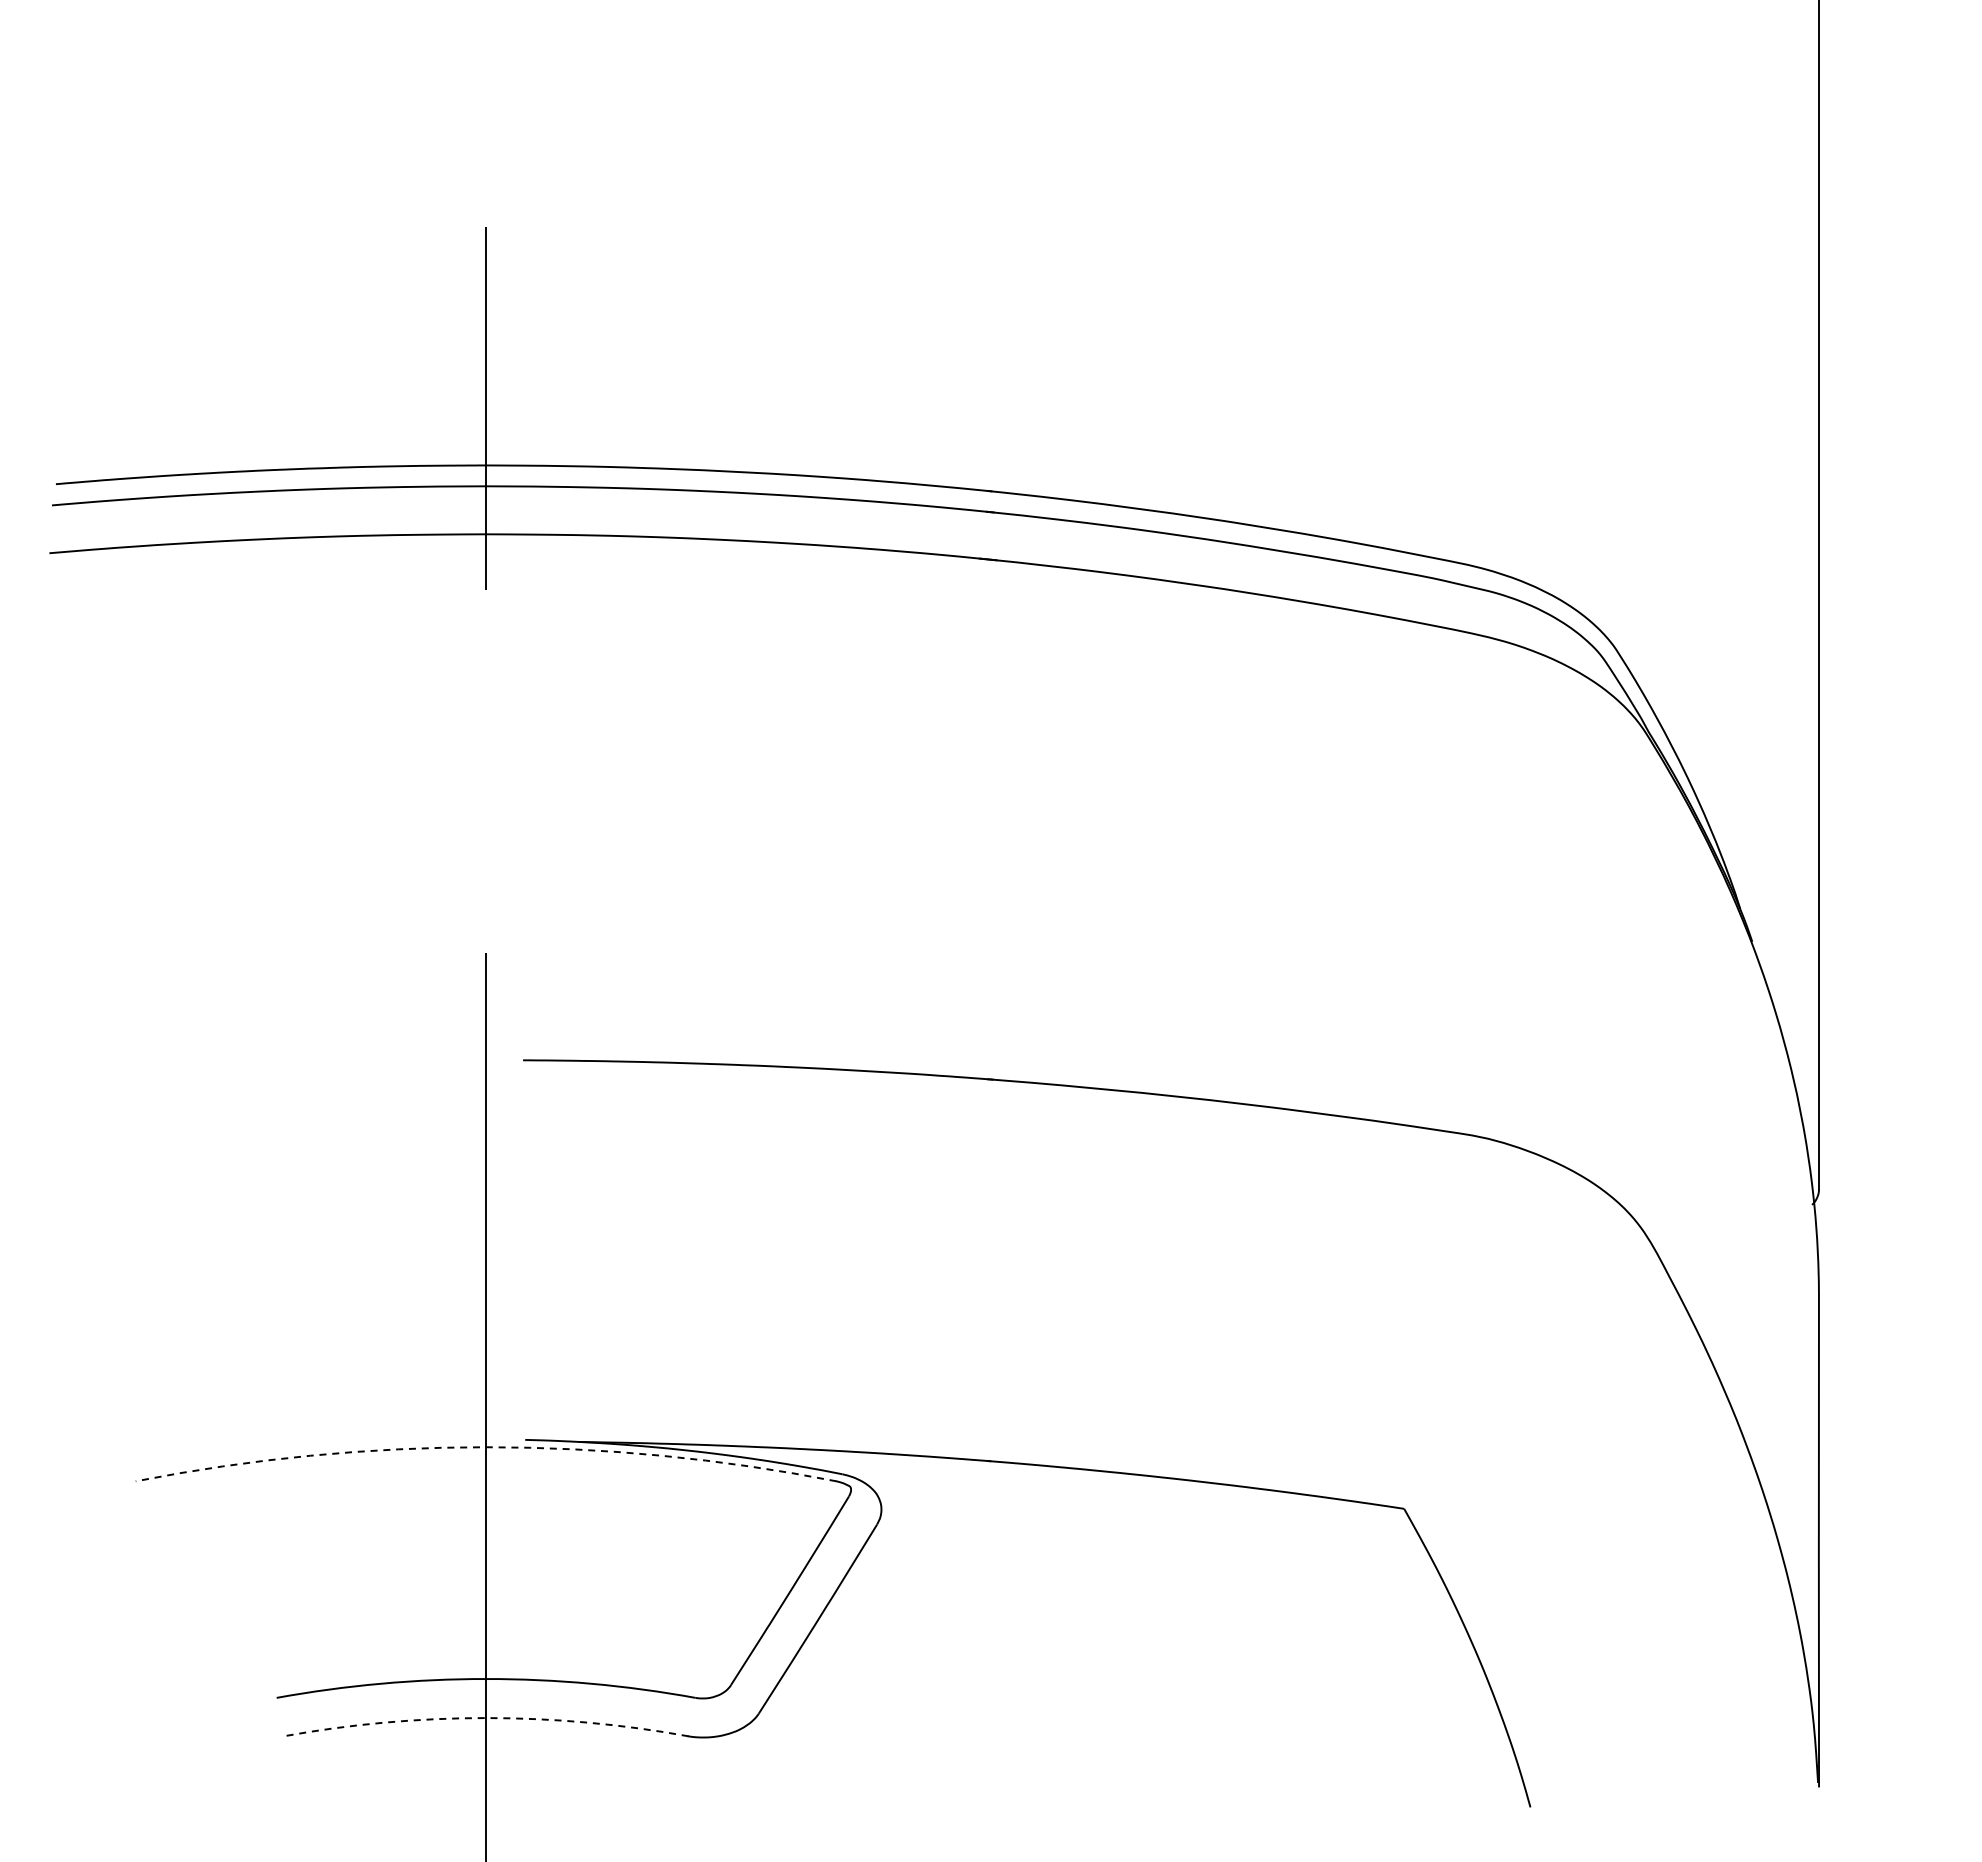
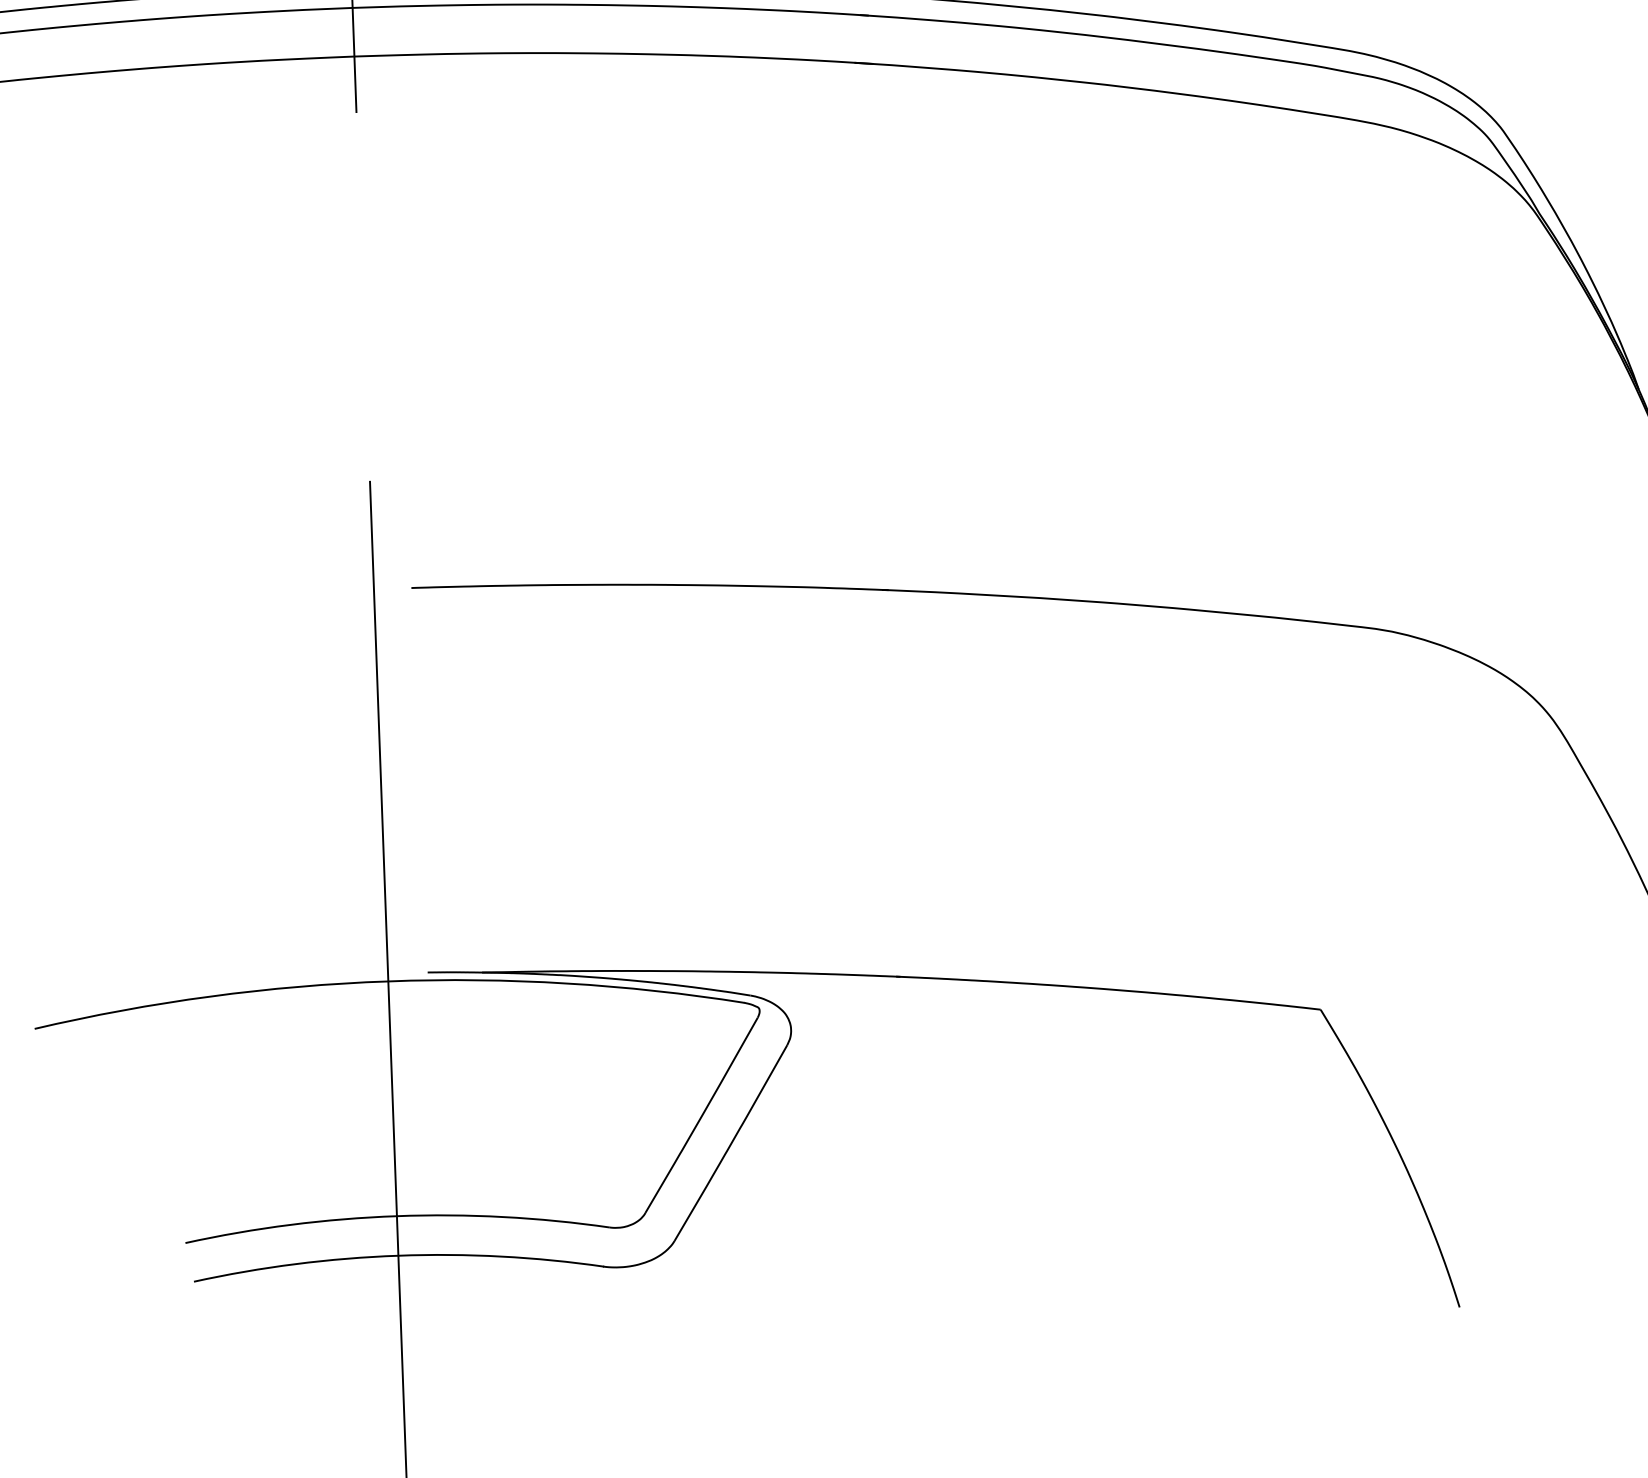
arc: (486, 1447) -> (388, 981), dashed -> solid
arc: (486, 1718) -> (398, 1256), dashed -> solid

